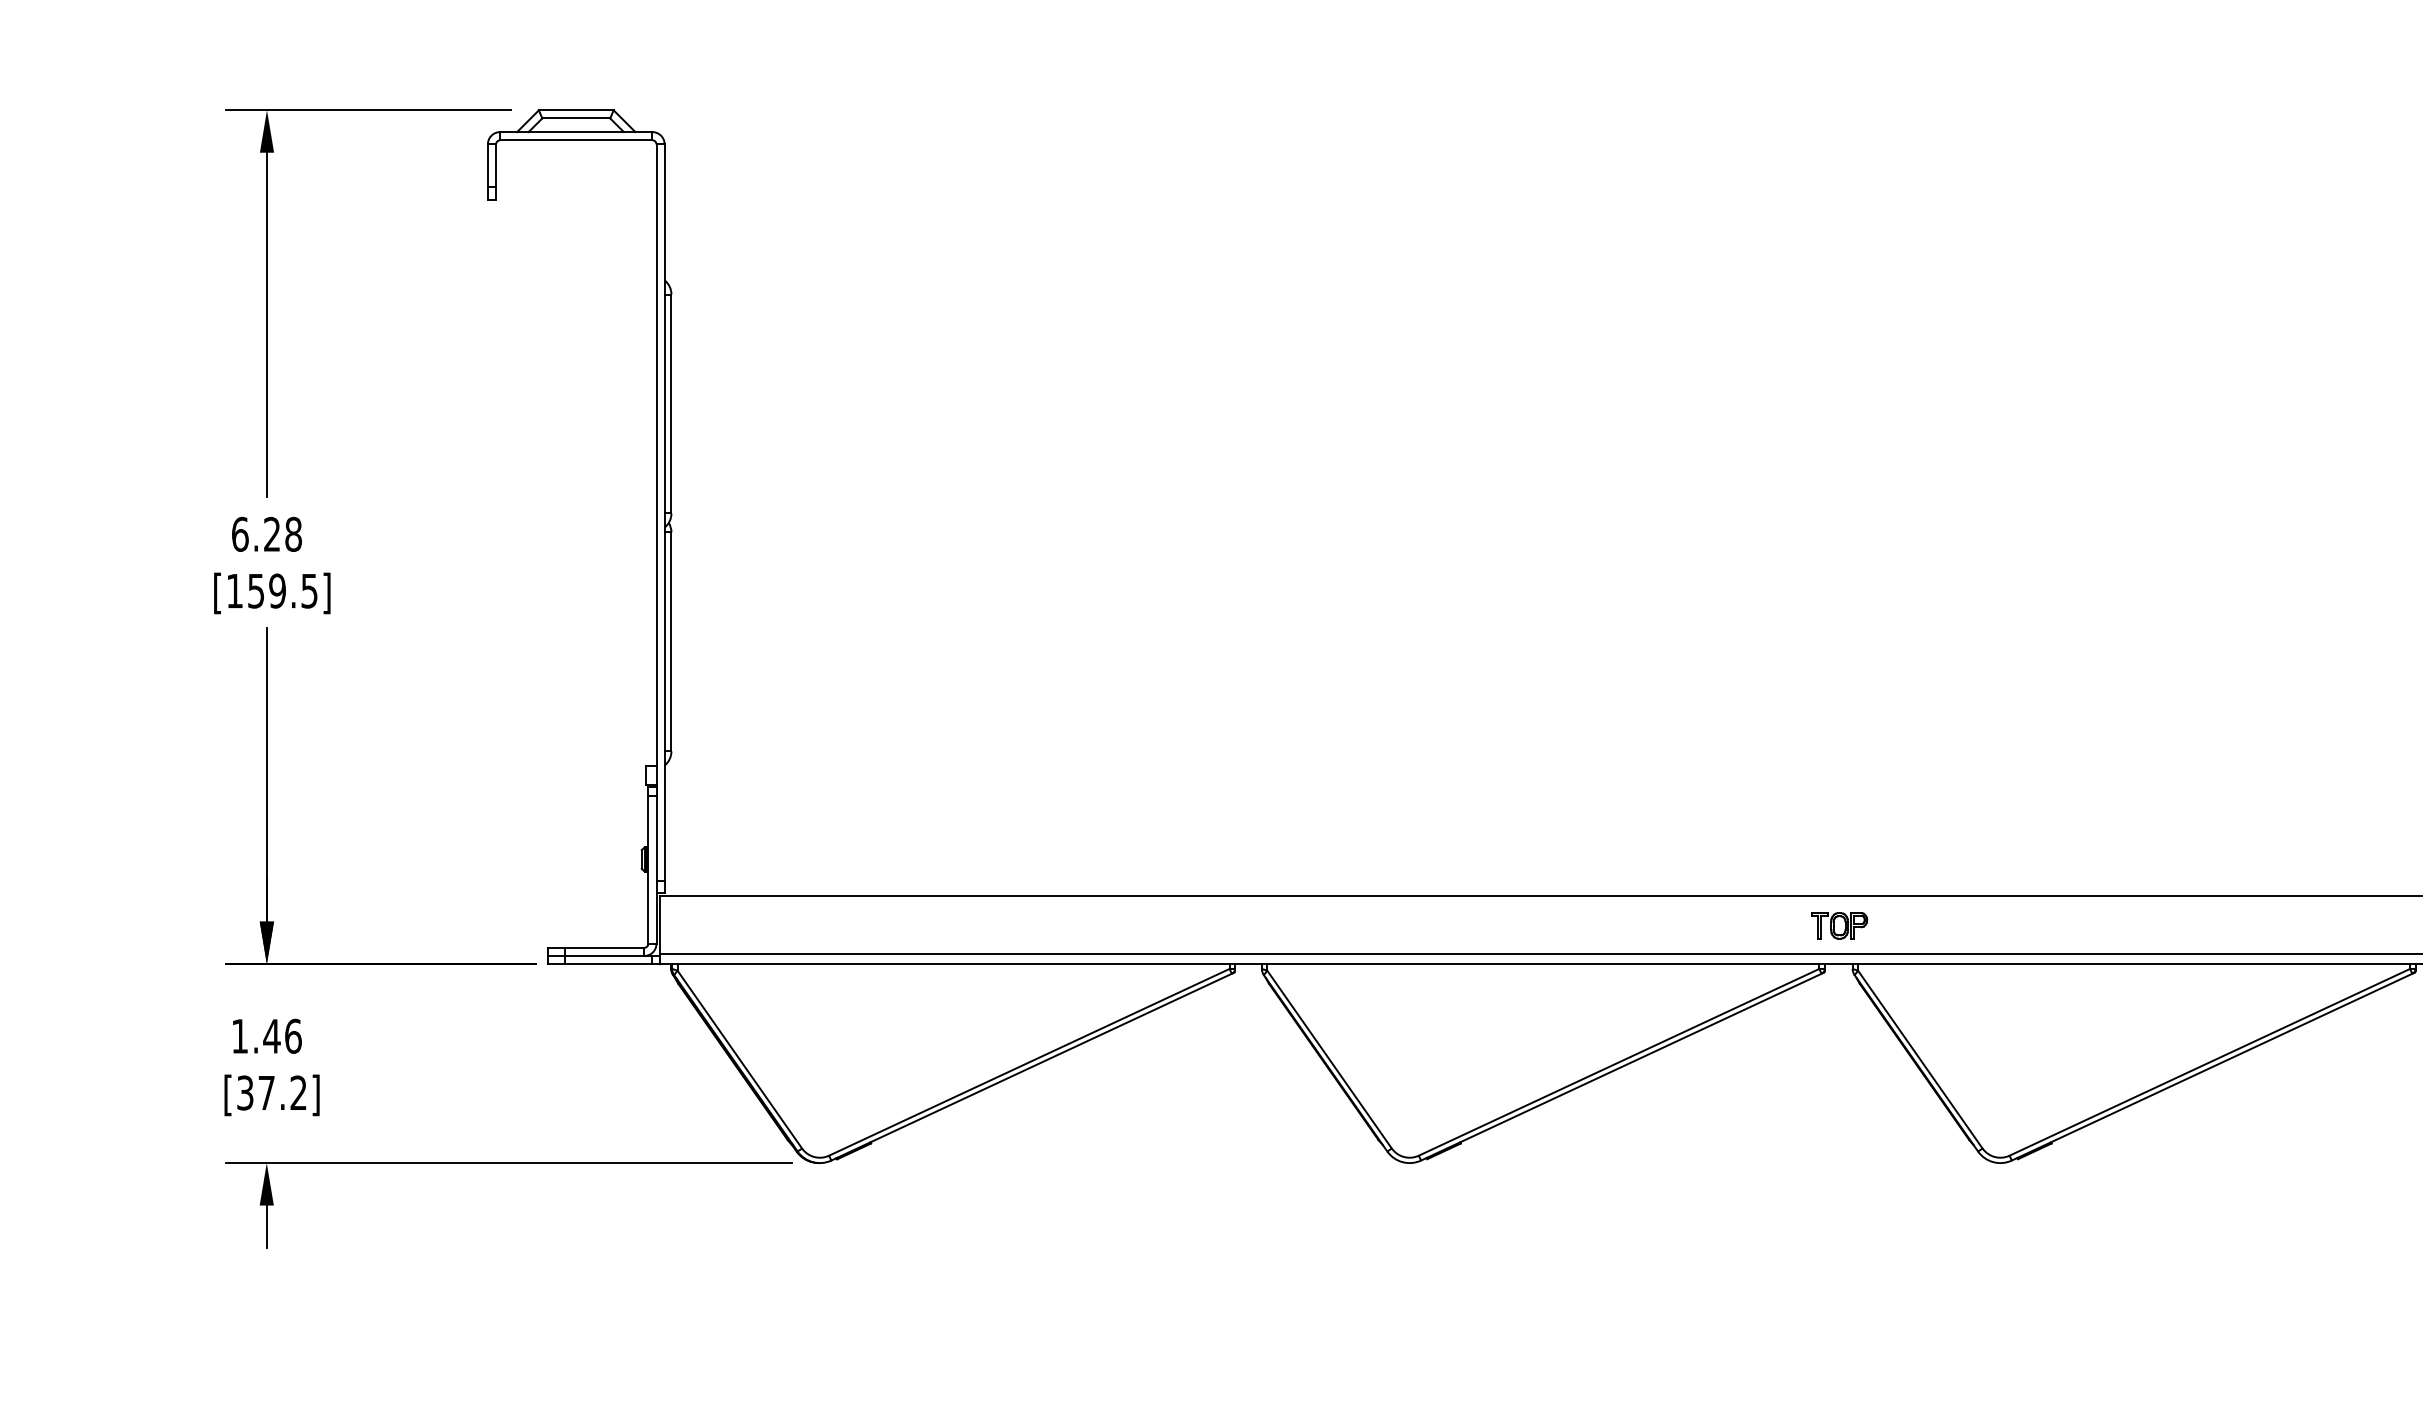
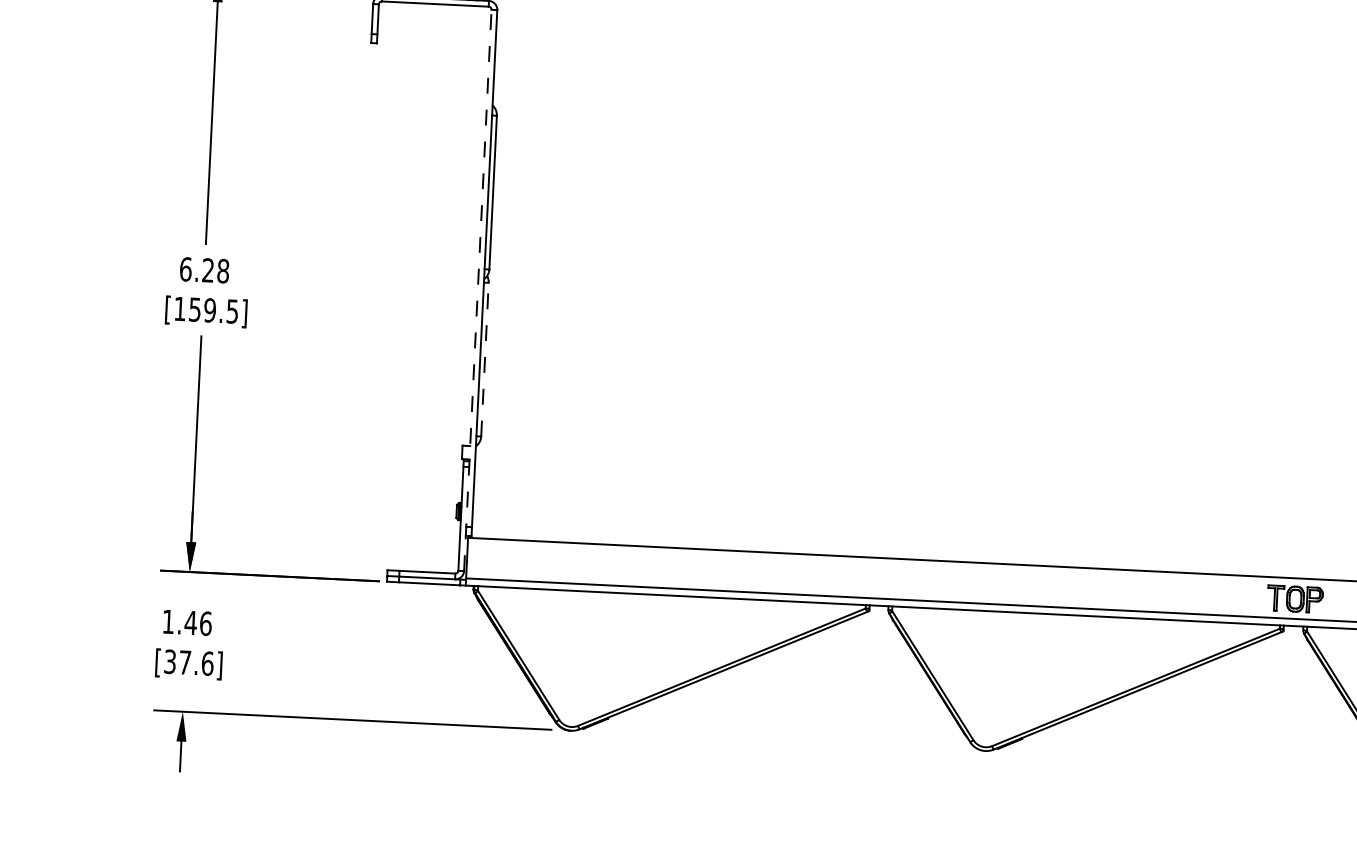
line: (656, 544) -> (477, 290), solid -> dashed
line: (671, 641) -> (485, 359), solid -> dashed
part: (1839, 925) -> (1295, 598), size x1.4
text: (298, 1092) -> (207, 663), [37.2] -> [37.6]

